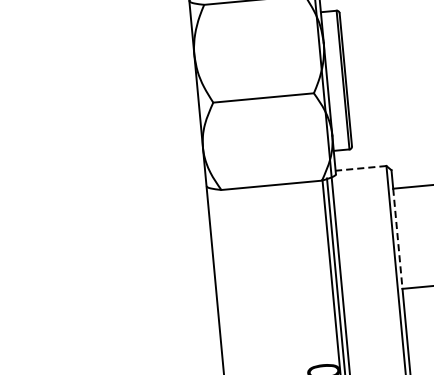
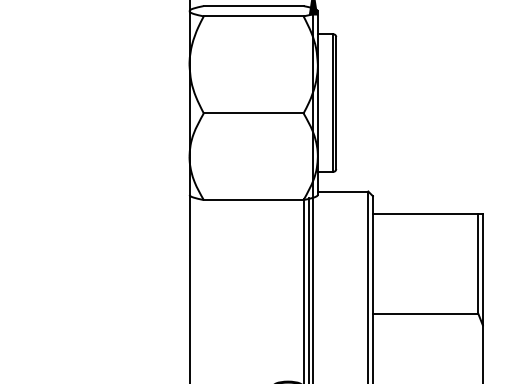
line: (360, 168) -> (342, 191), dashed -> solid
line: (397, 239) -> (372, 264), dashed -> solid

